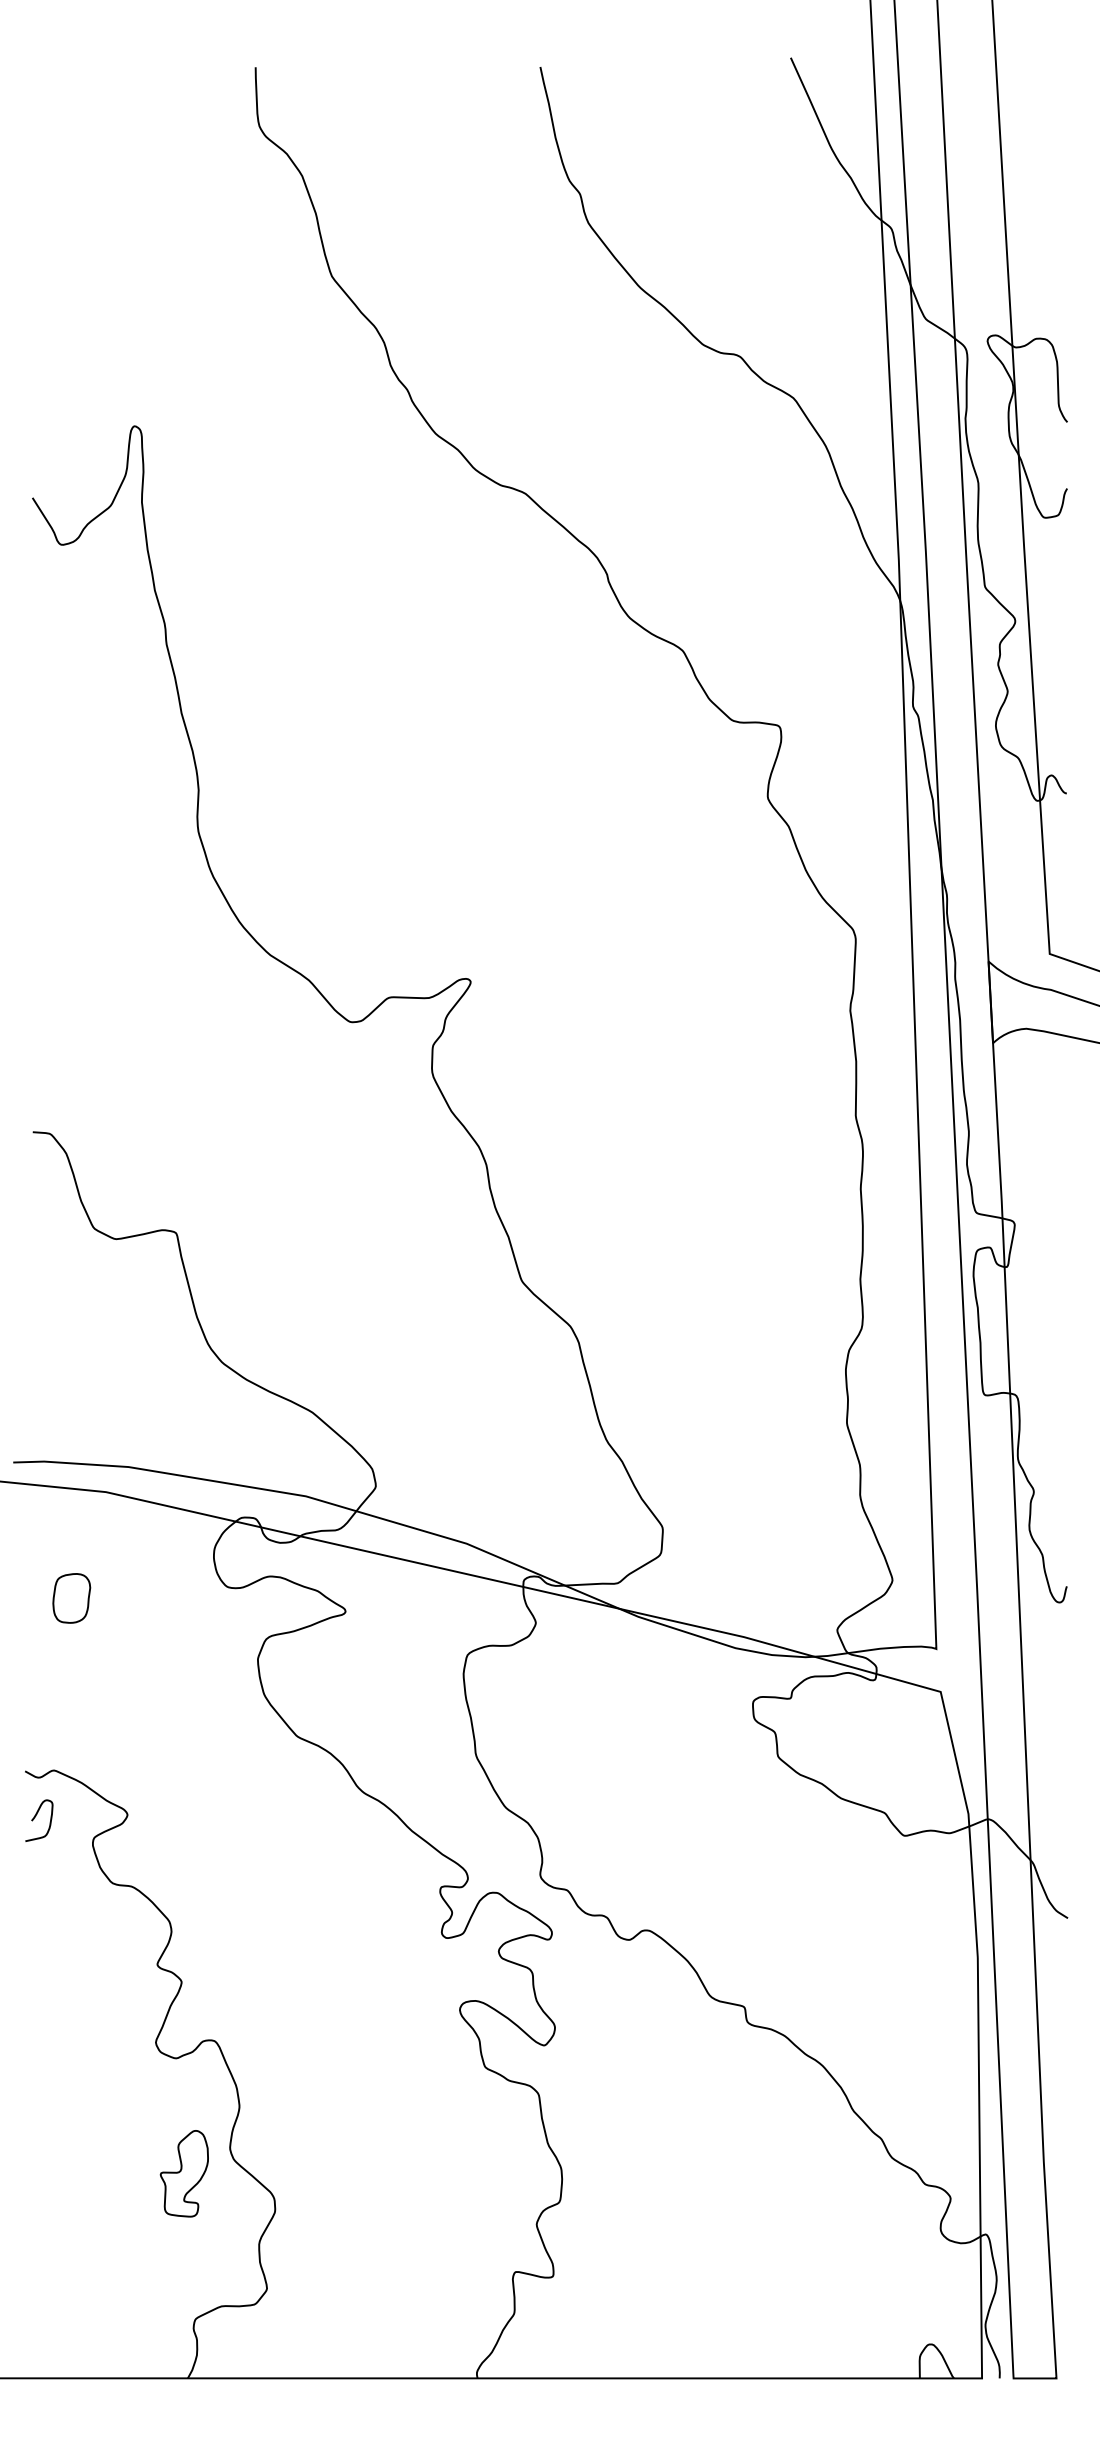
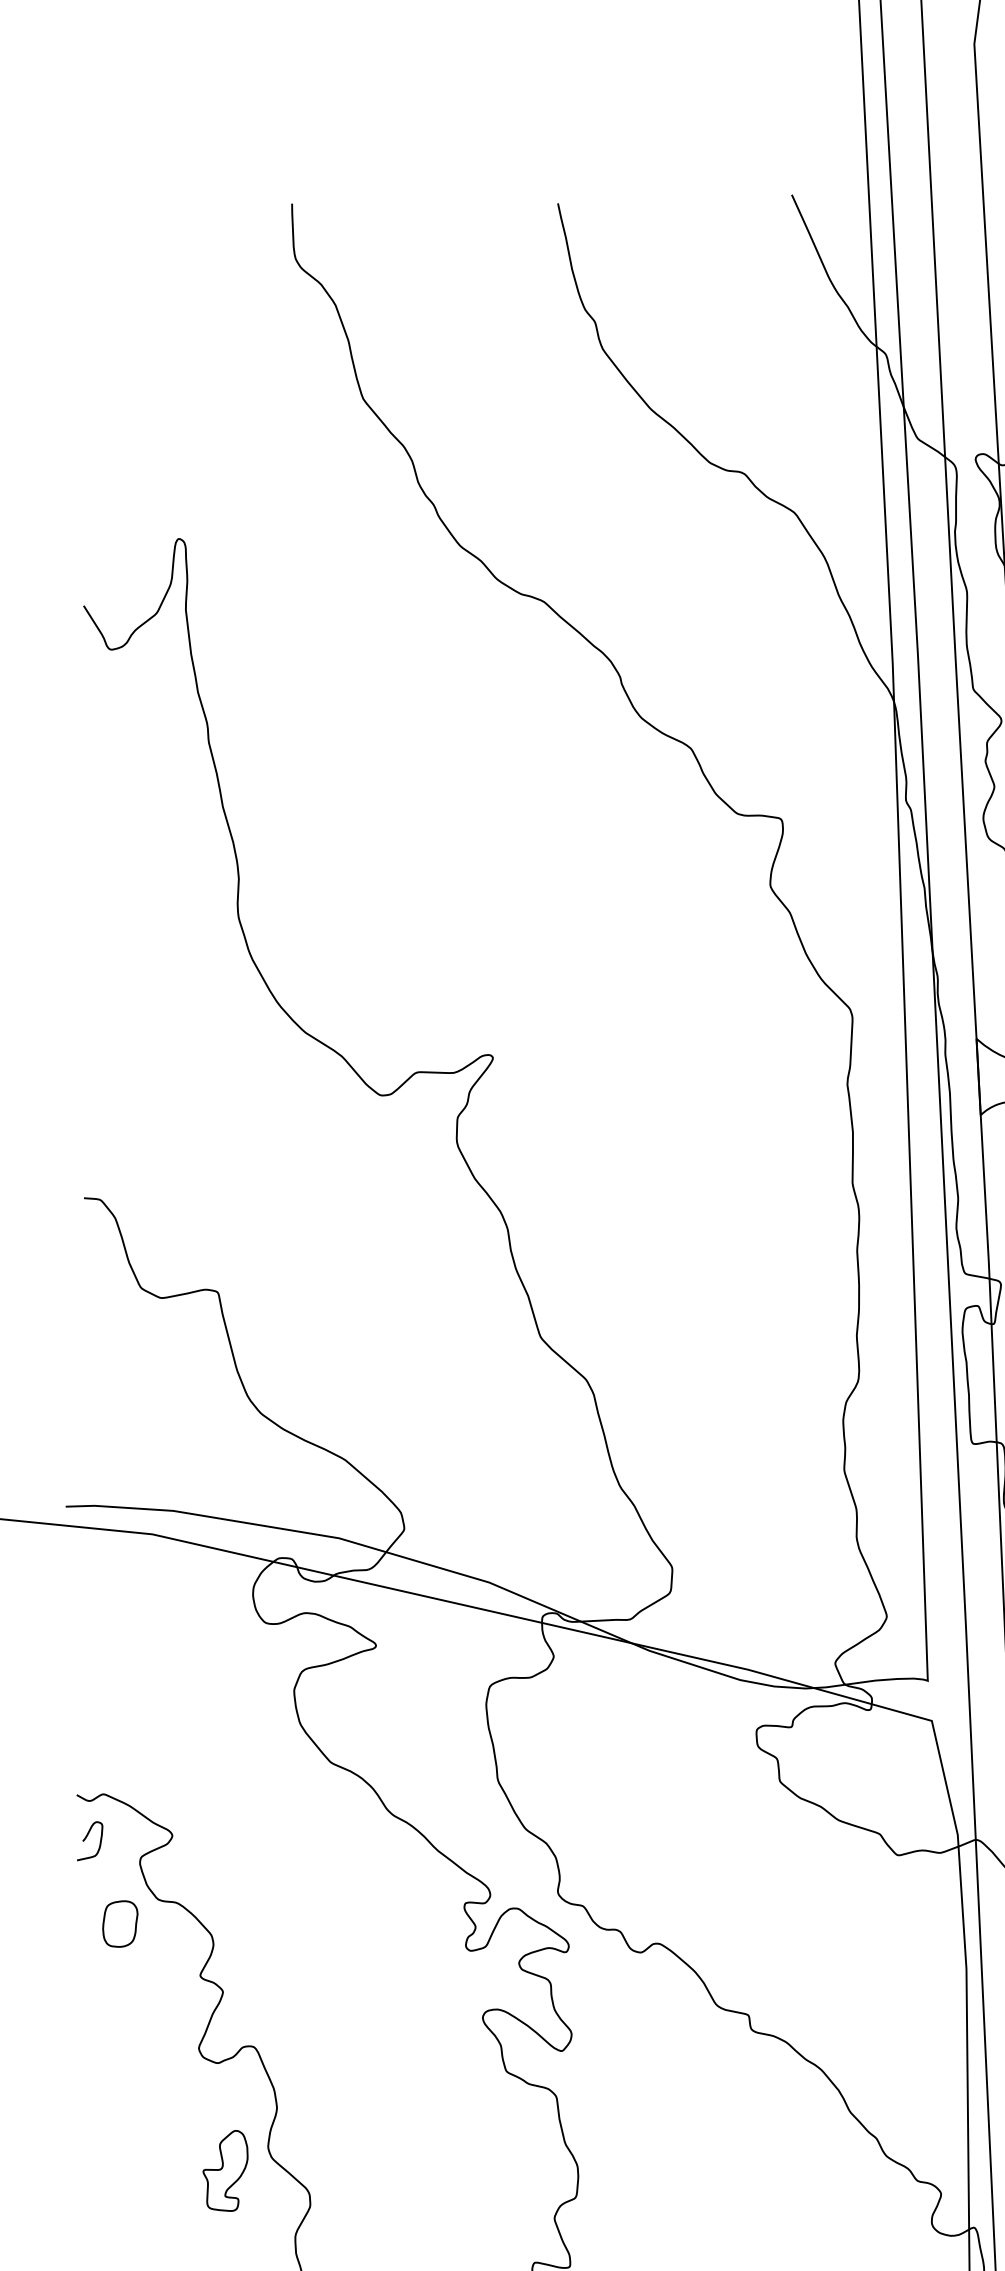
part: (71, 1598) -> (120, 1924), moved

